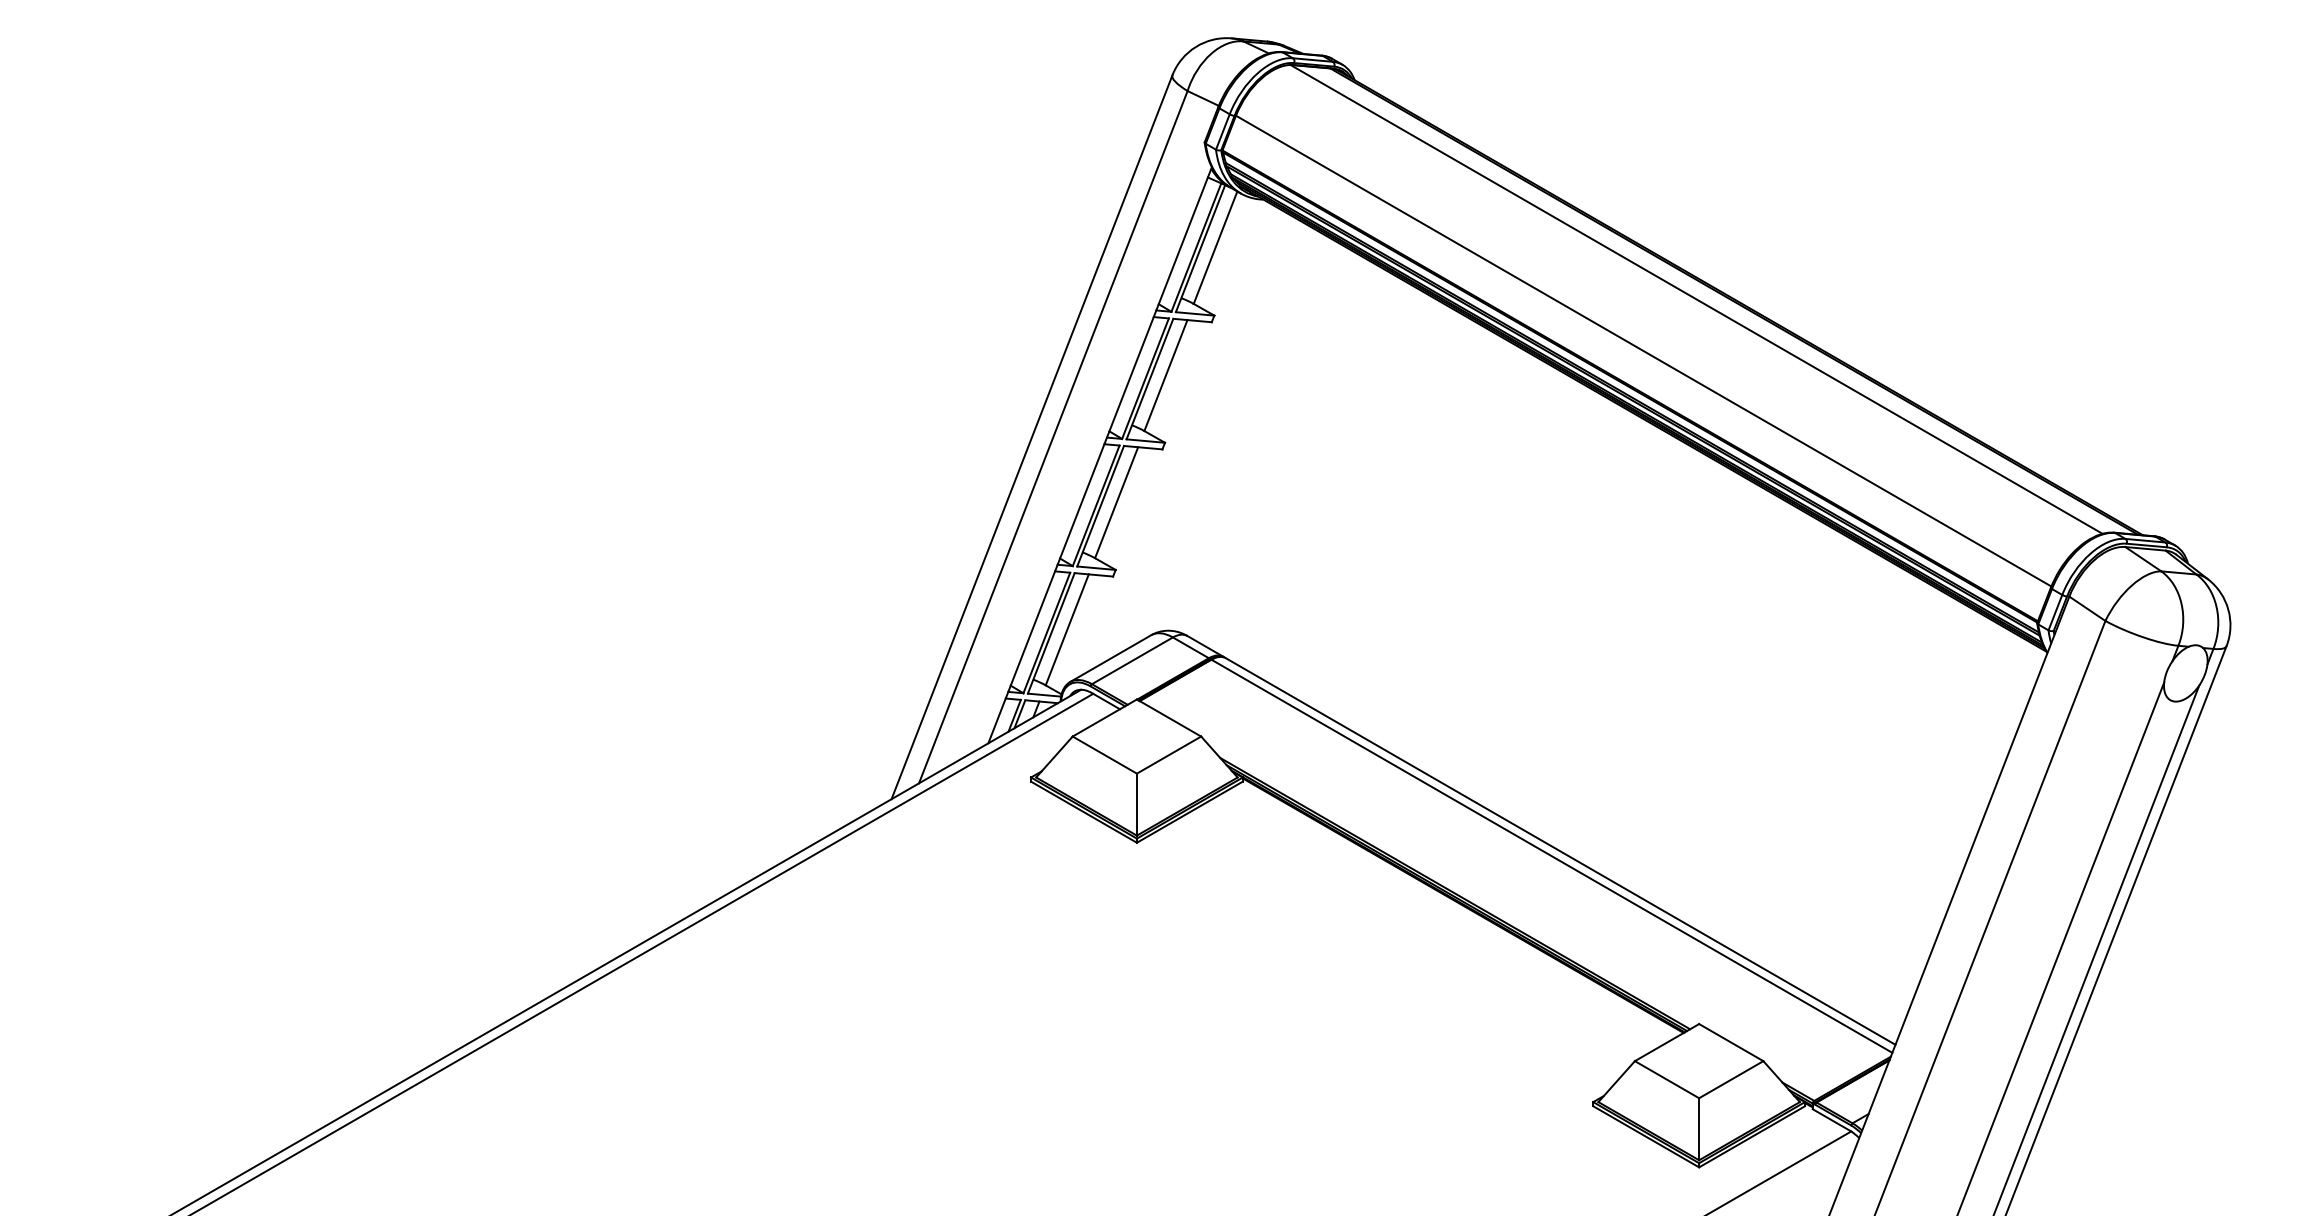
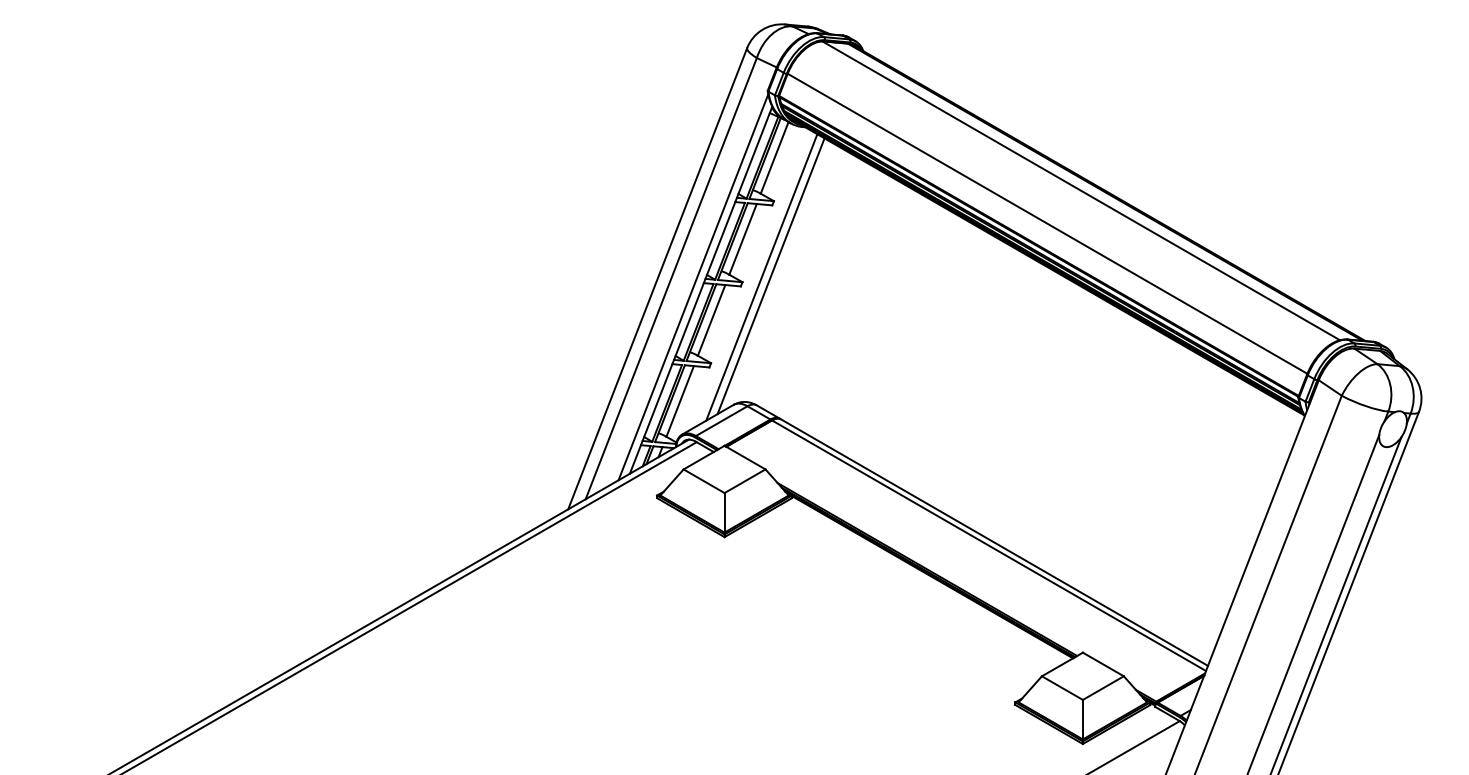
line: (1208, 433) -> (770, 276), added
line: (1194, 435) -> (761, 277), added
line: (1088, 451) -> (693, 287), added

